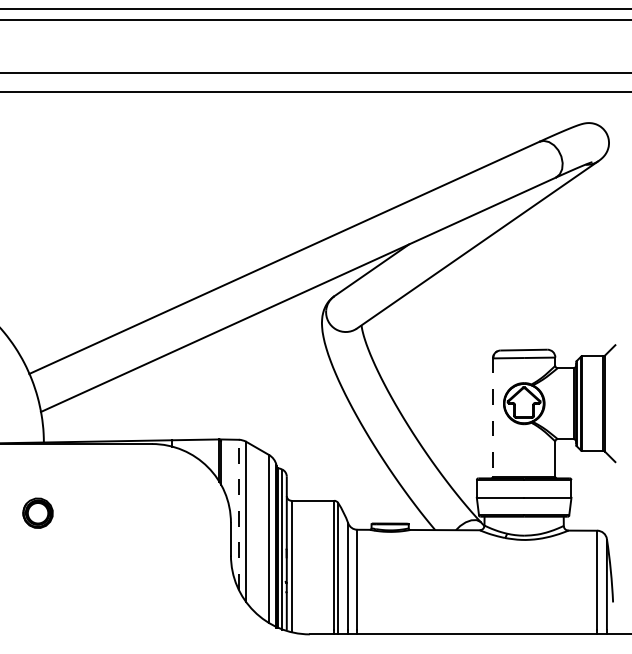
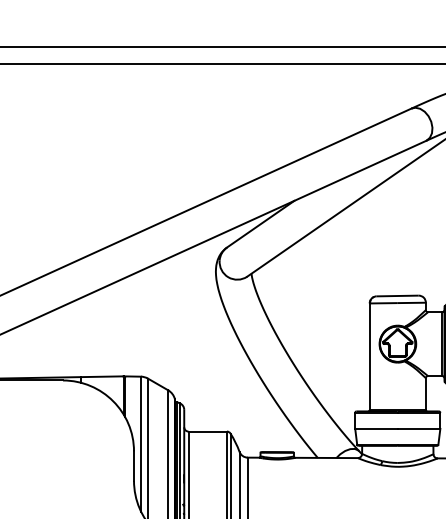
line: (492, 417) -> (369, 356), dashed -> solid
line: (238, 514) -> (140, 443), dashed -> solid

